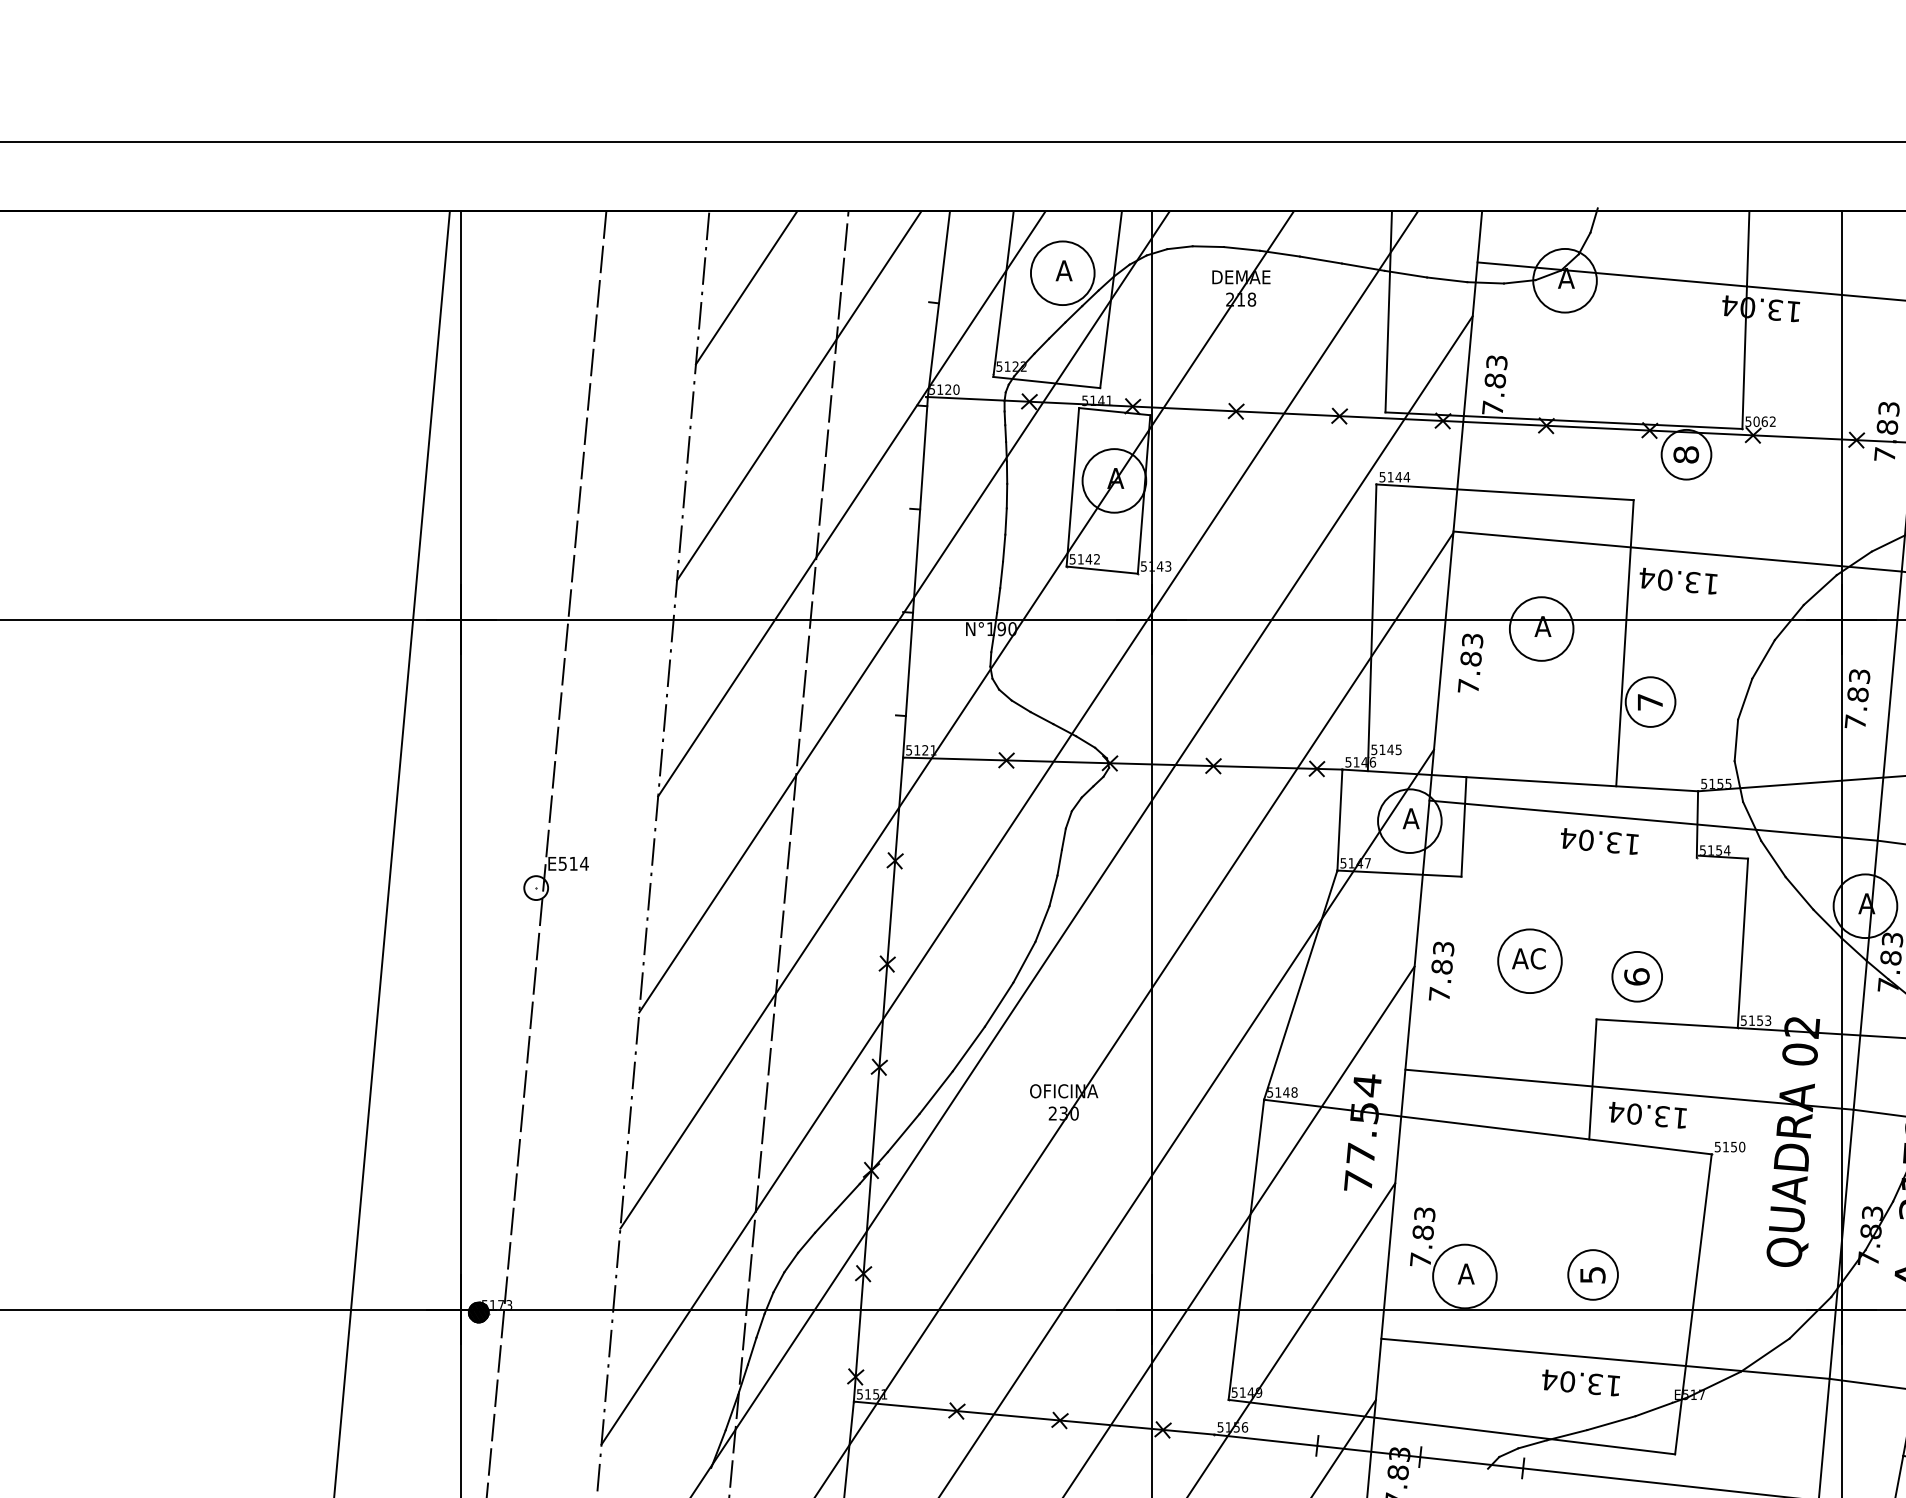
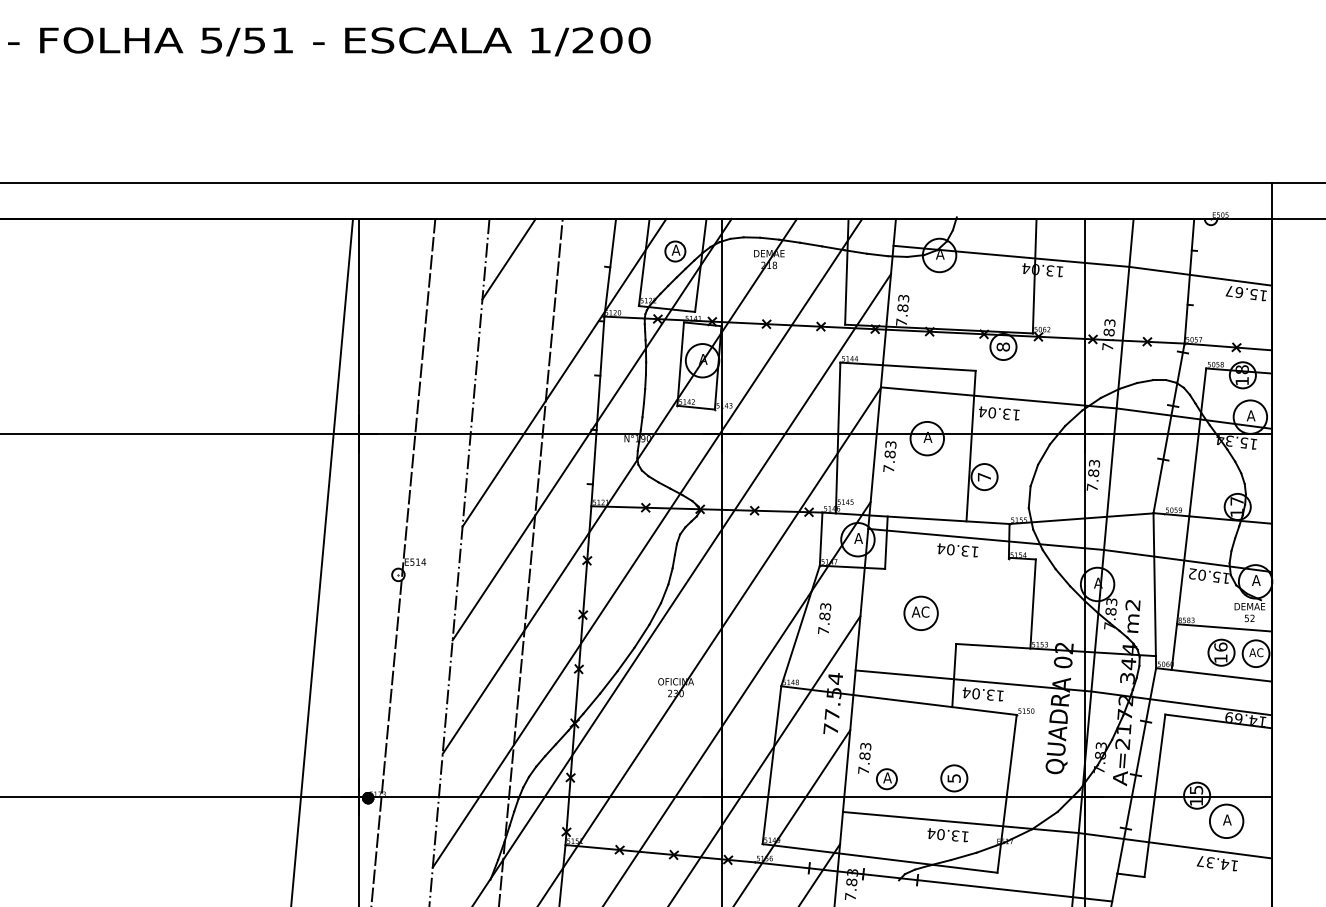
circle: (1062, 273) -> (675, 251), size x0.6
line: (798, 394) -> (536, 315), removed
text: (1441, 970) -> (824, 618), moved
part: (1637, 976) -> (977, 621), removed
circle: (1464, 1275) -> (886, 778), size x0.6

